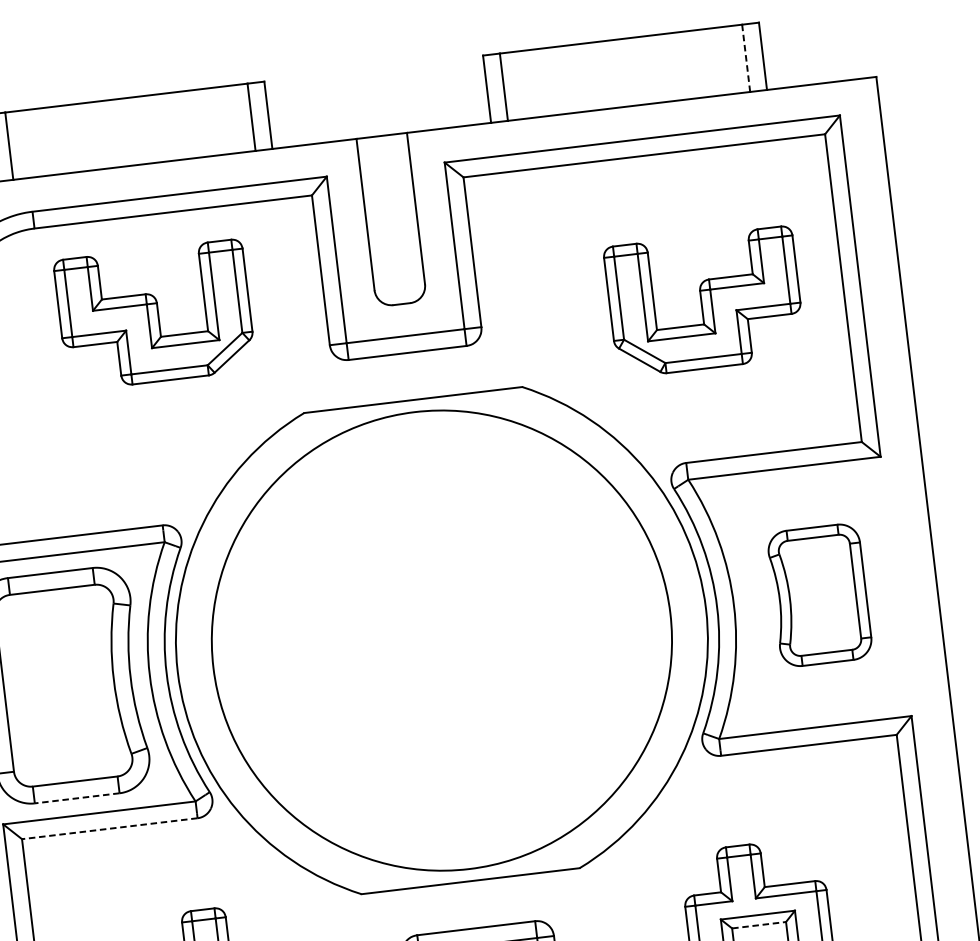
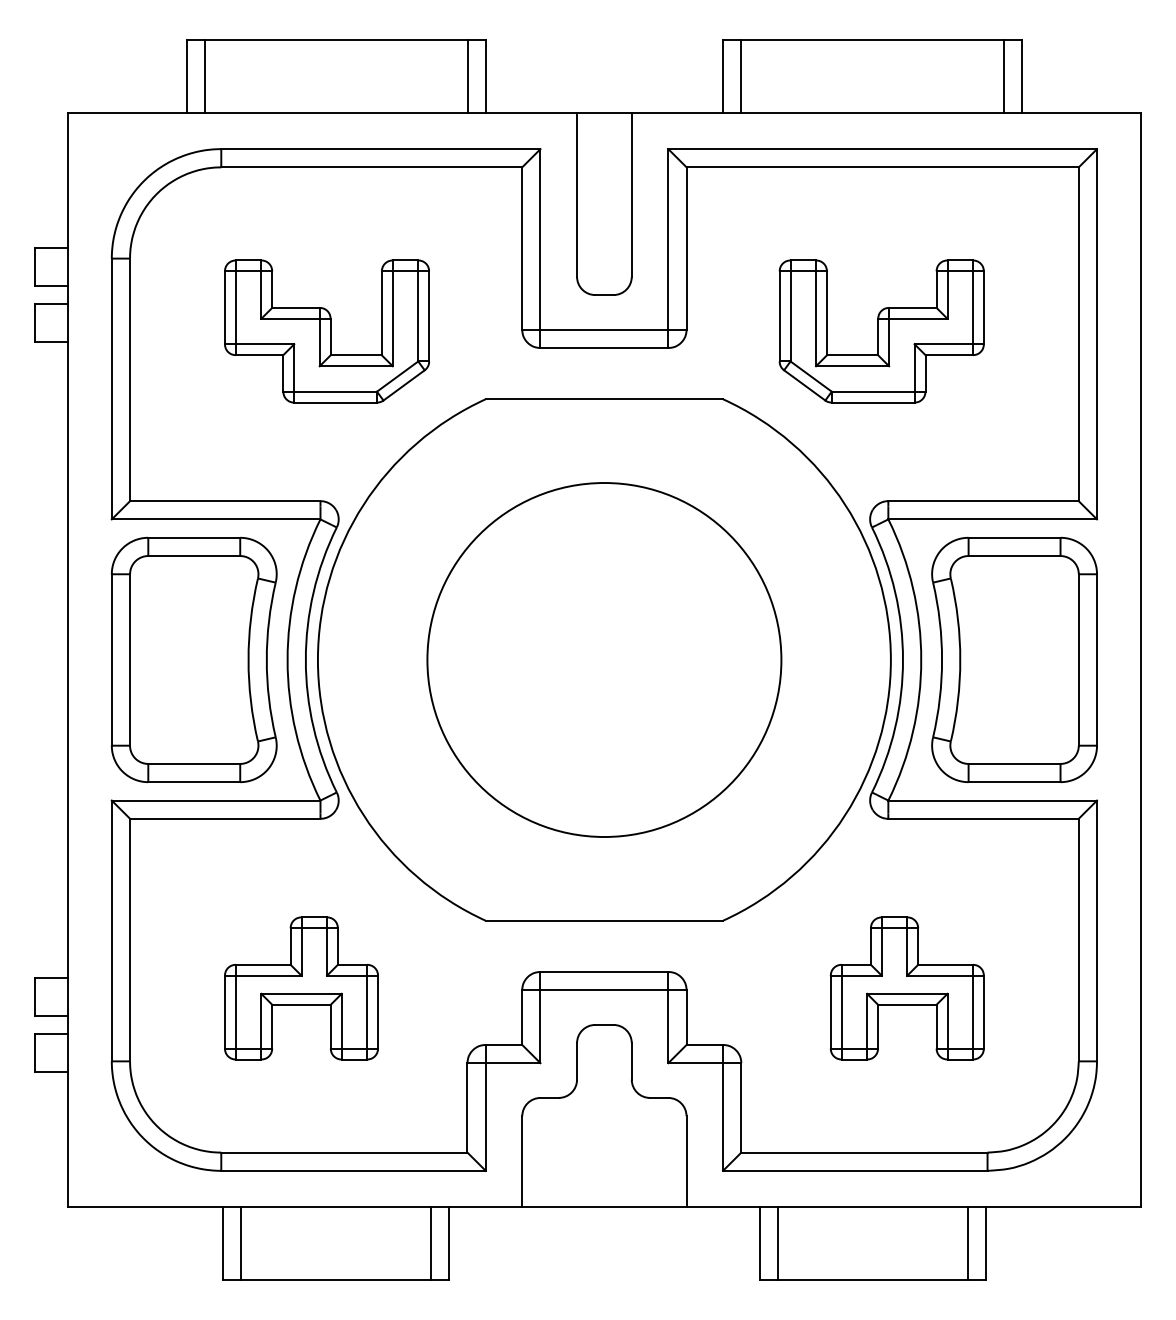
line: (746, 57) -> (1004, 75), dashed -> solid
part: (704, 302) -> (881, 331), moved
part: (154, 315) -> (326, 331), moved
part: (819, 595) -> (1014, 659), size x1.67
circle: (442, 641) -> (604, 660), size x0.71
line: (77, 798) -> (194, 782), dashed -> solid
line: (109, 828) -> (224, 818), dashed -> solid
line: (759, 924) -> (907, 1004), dashed -> solid

